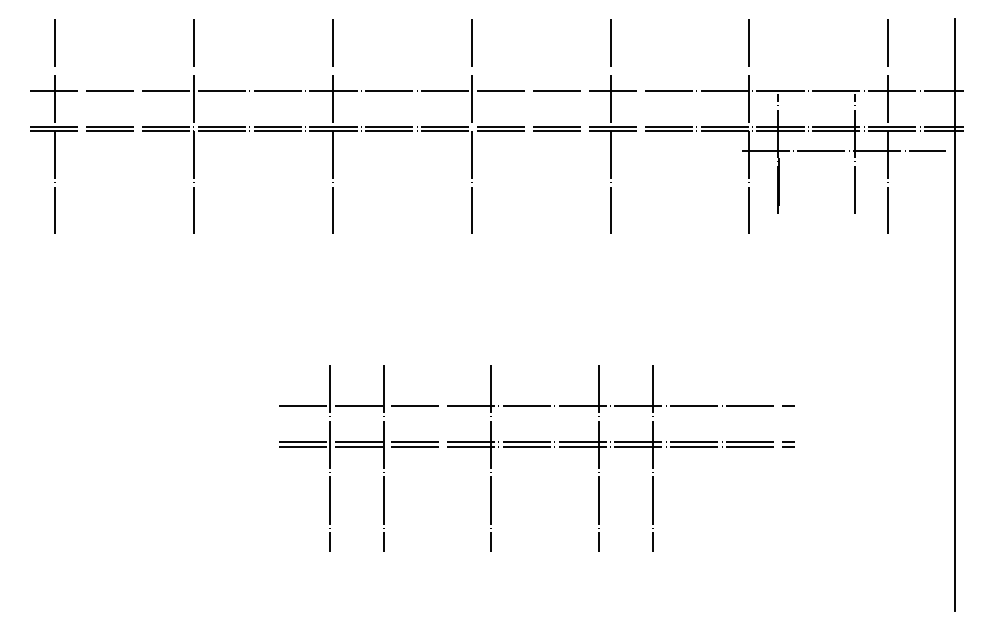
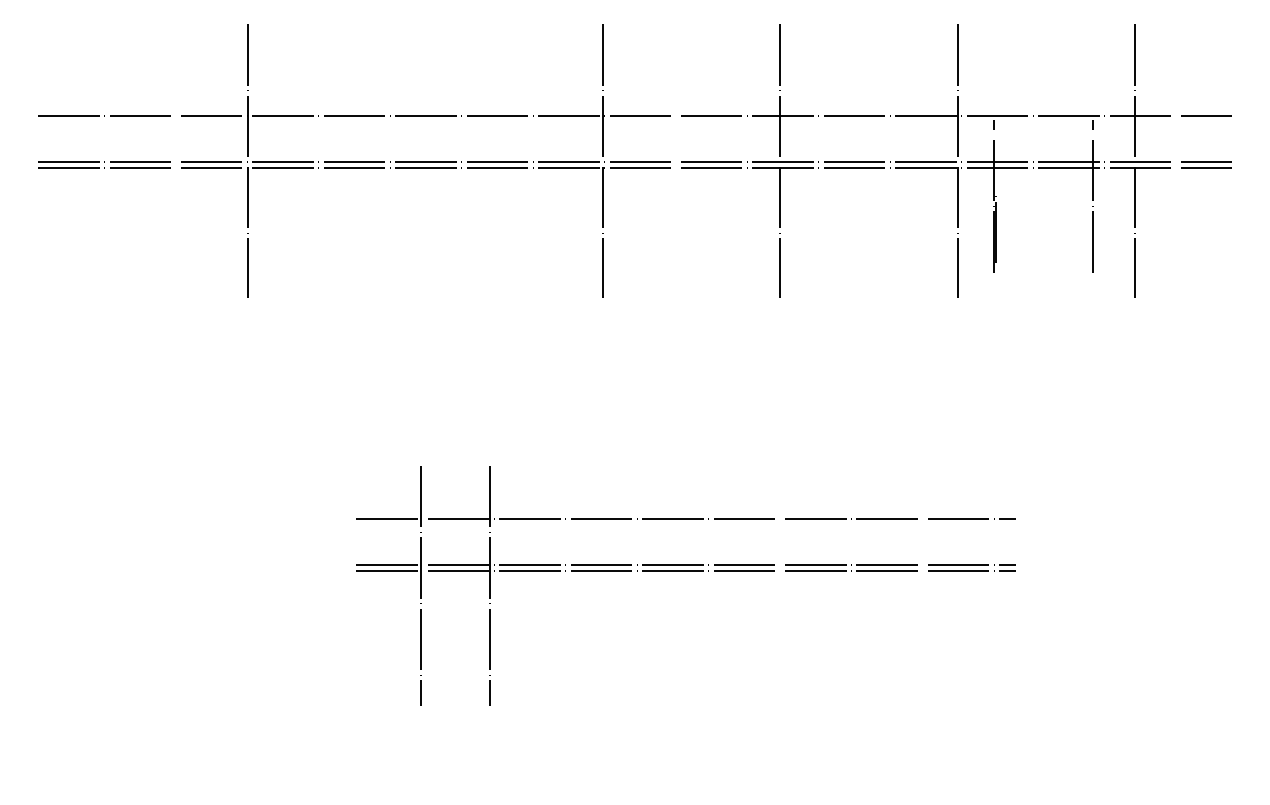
line: (55, 126) -> (70, 161), removed
line: (333, 126) -> (425, 161), removed
line: (843, 150) -> (1077, 192), removed
line: (954, 315) -> (1219, 402), removed
line: (491, 458) -> (627, 585), removed
line: (599, 458) -> (765, 585), removed
line: (653, 458) -> (834, 585), removed

